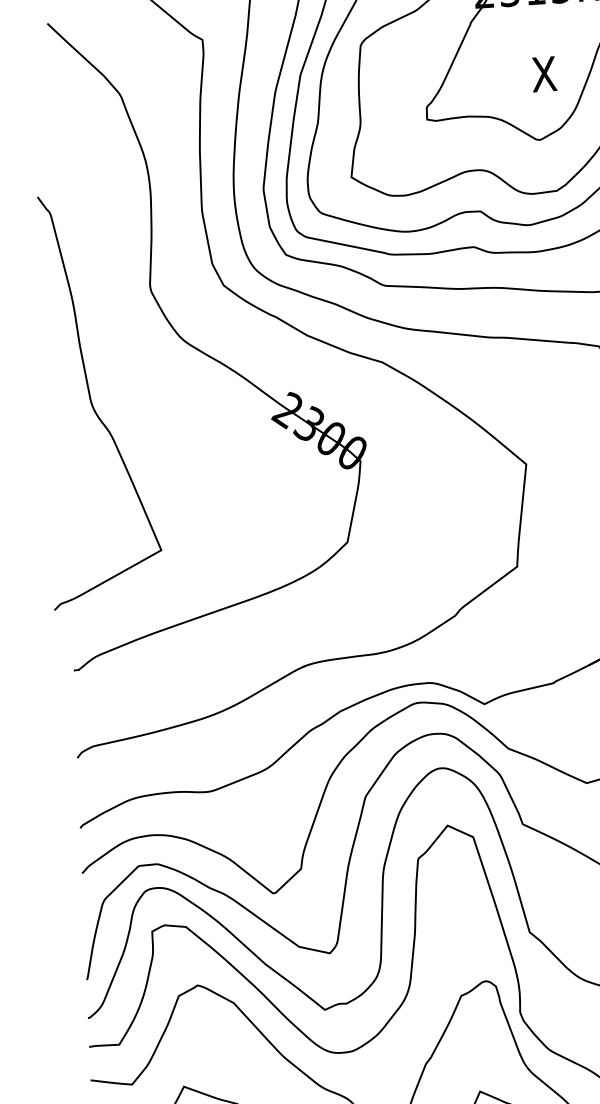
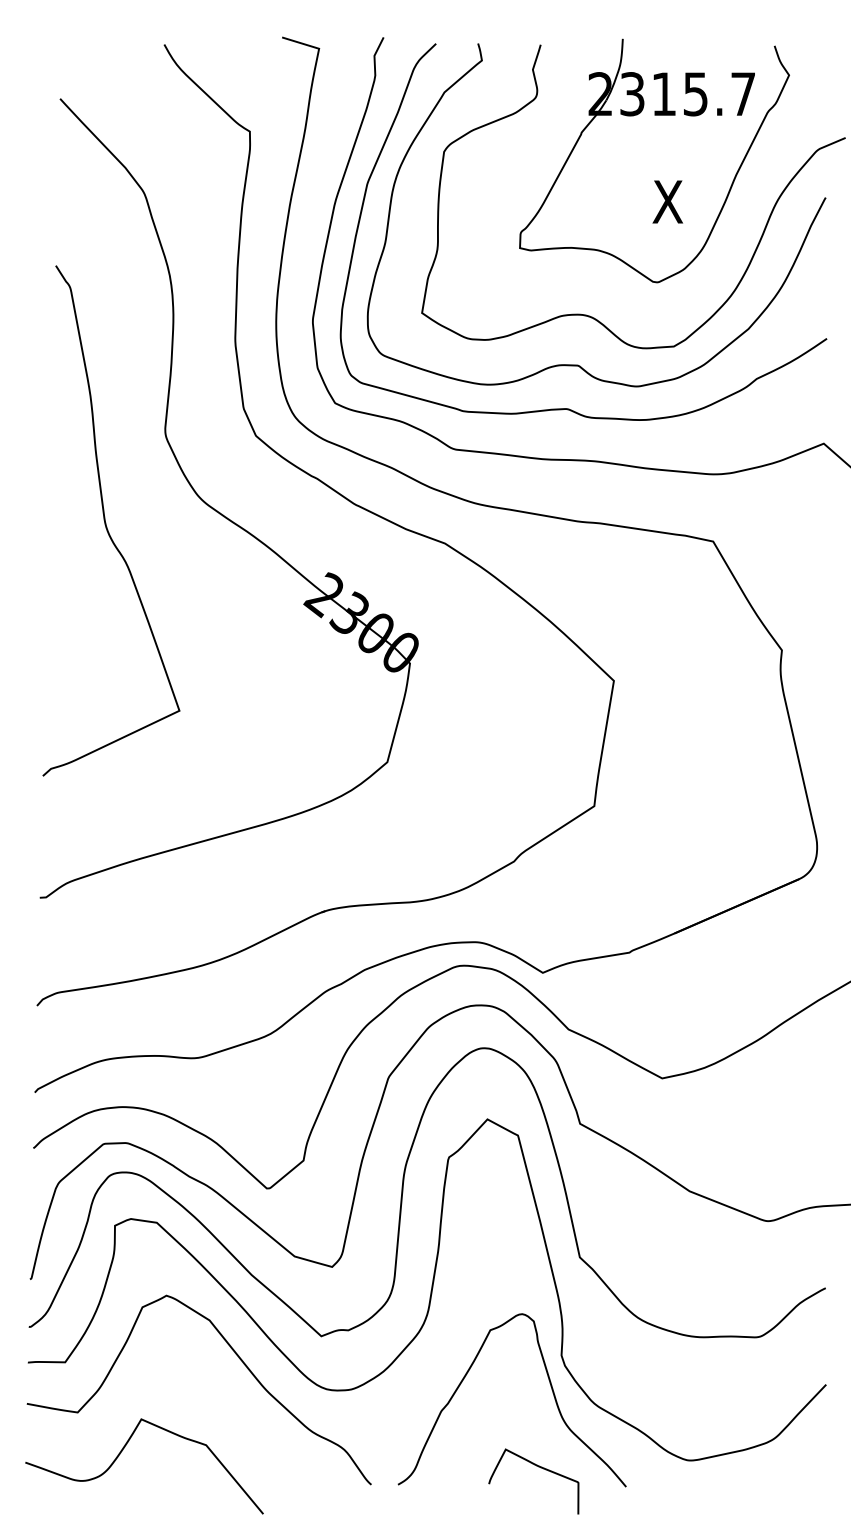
curve: (92, 401) -> (106, 522), moved

